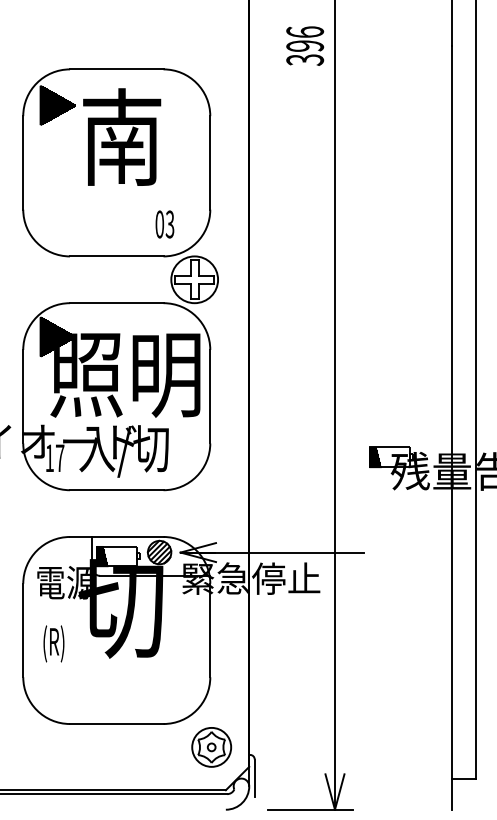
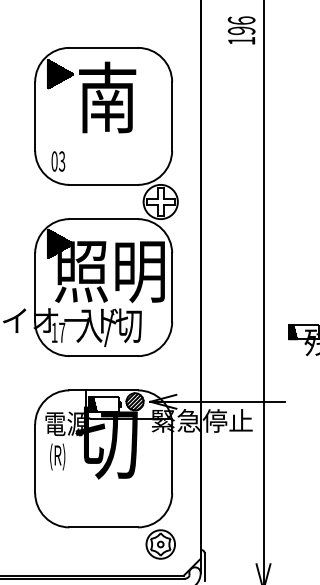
text: (305, 59) -> (241, 40), 396 -> 196
text: (164, 224) -> (58, 161), moved
text: (53, 643) -> (57, 456), moved
part: (211, 747) -> (160, 544), moved

